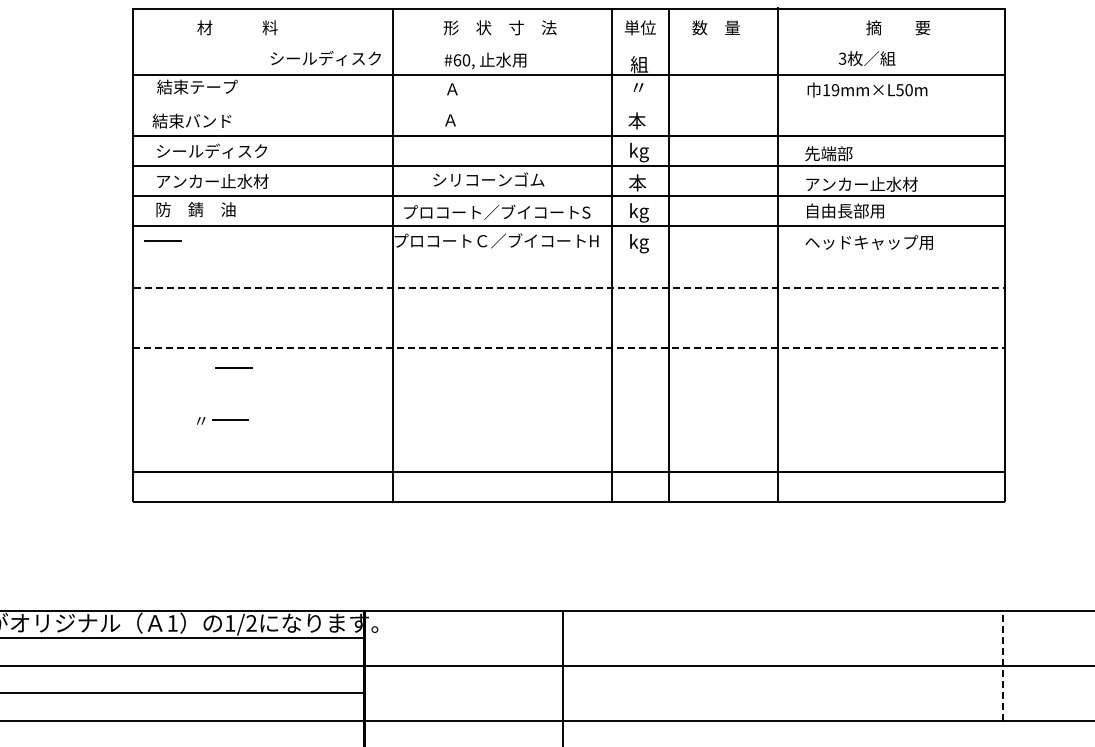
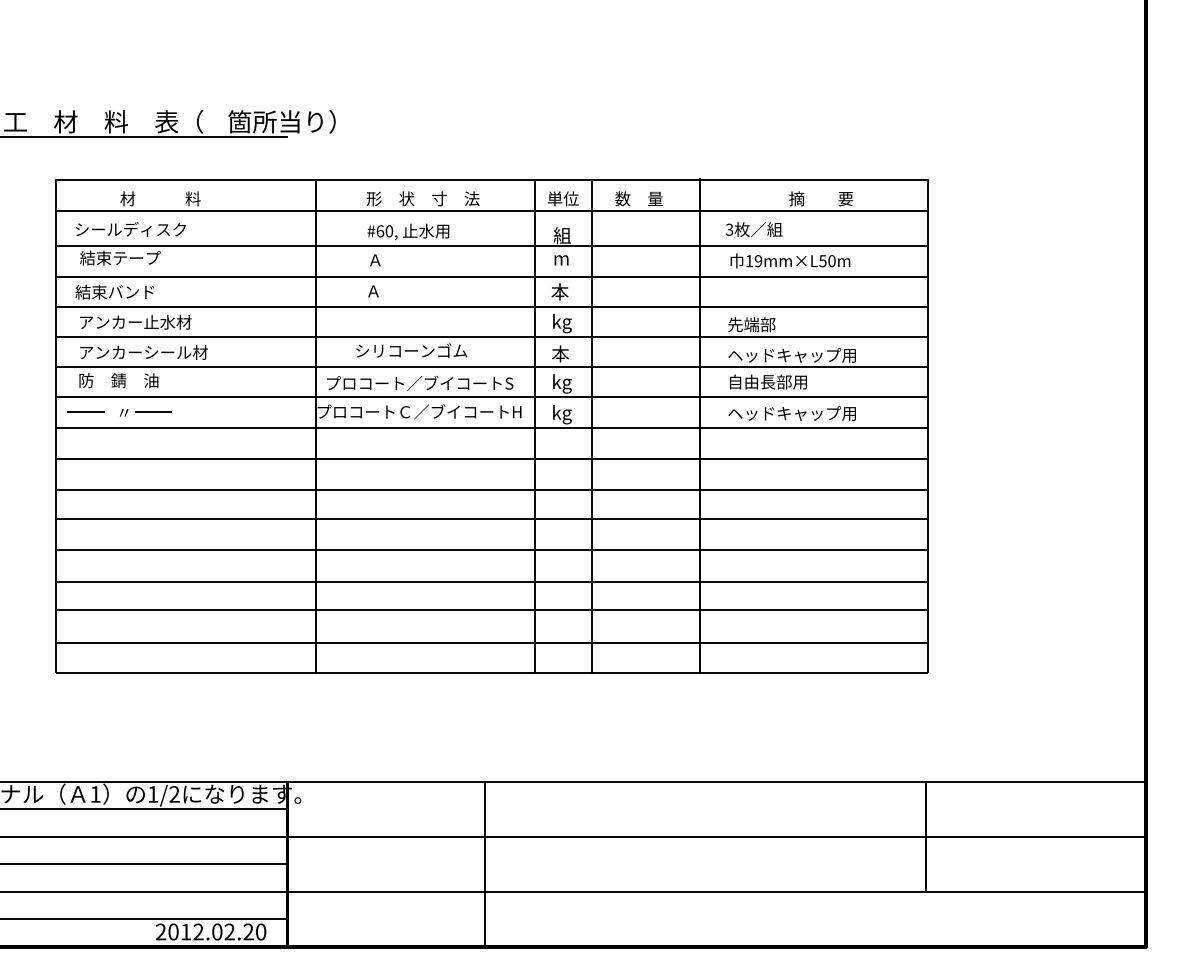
line: (568, 40) -> (491, 211), added
text: (325, 58) -> (130, 229), moved
text: (866, 58) -> (753, 229), moved
text: (638, 88) -> (561, 259), 〃 -> m
line: (568, 105) -> (491, 276), added
text: (212, 150) -> (135, 321), シールディスク -> アンカー止水材
text: (252, 181) -> (175, 352), アンカー止水材 -> アンカーシール材
text: (868, 183) -> (791, 354), アンカー止水材 -> ヘッドキャップ用
line: (568, 257) -> (491, 428), added
line: (569, 287) -> (492, 458), dashed -> solid
line: (568, 318) -> (491, 489), added
line: (568, 348) -> (491, 519), dashed -> solid
line: (233, 367) -> (156, 538), removed
line: (568, 379) -> (491, 550), added
line: (568, 410) -> (491, 581), added
part: (222, 420) -> (145, 412), moved
line: (568, 439) -> (491, 610), added
line: (1002, 665) -> (925, 836), dashed -> solid

